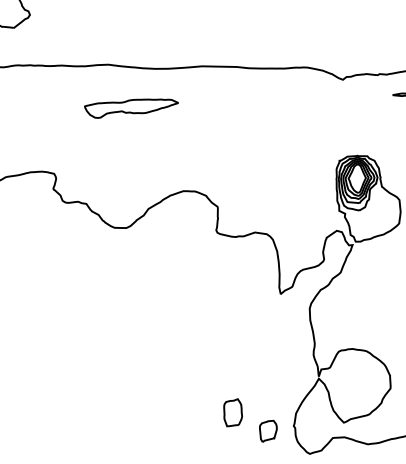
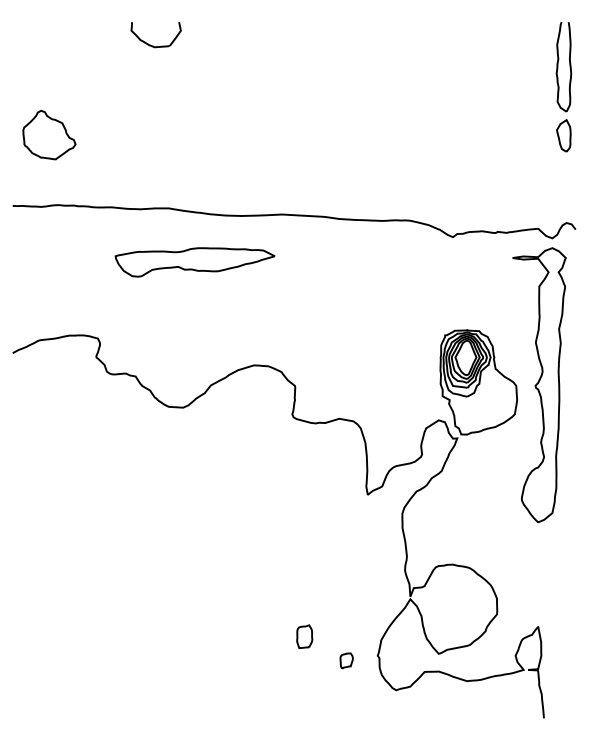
part: (131, 108) -> (194, 262), size x1.4
part: (232, 412) -> (304, 636), size x0.7
part: (268, 430) -> (346, 660), size x0.6

